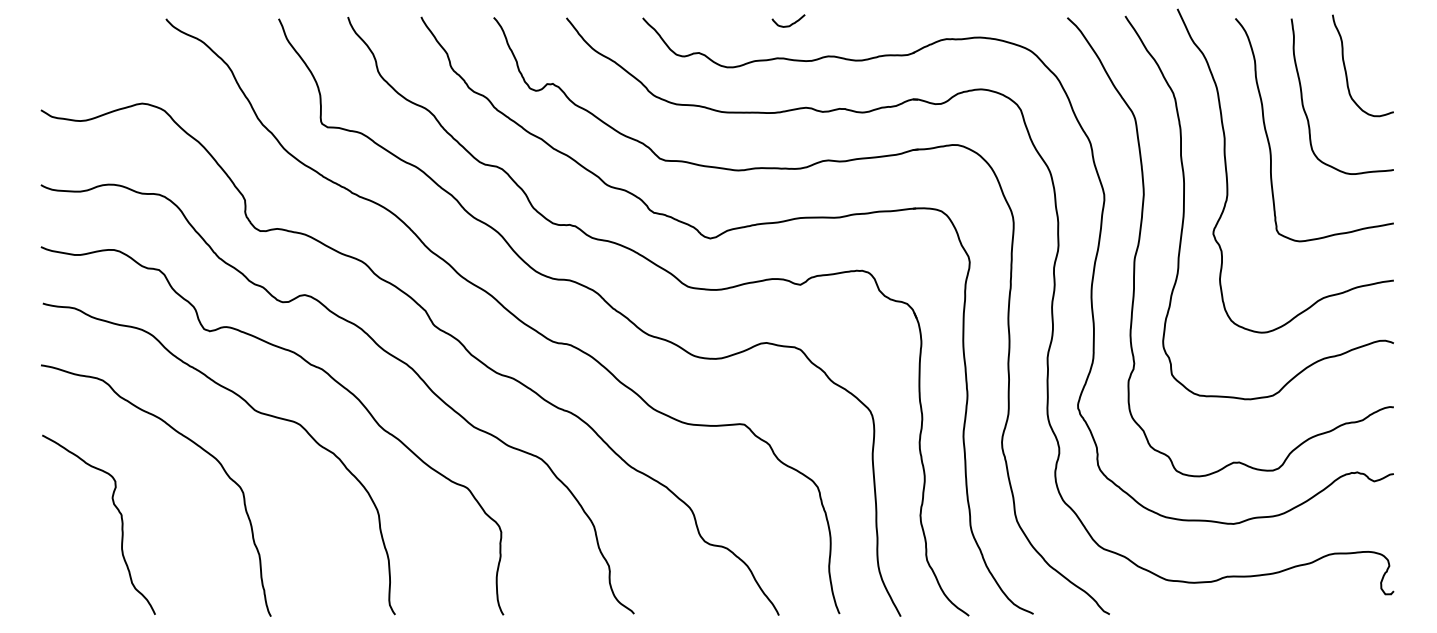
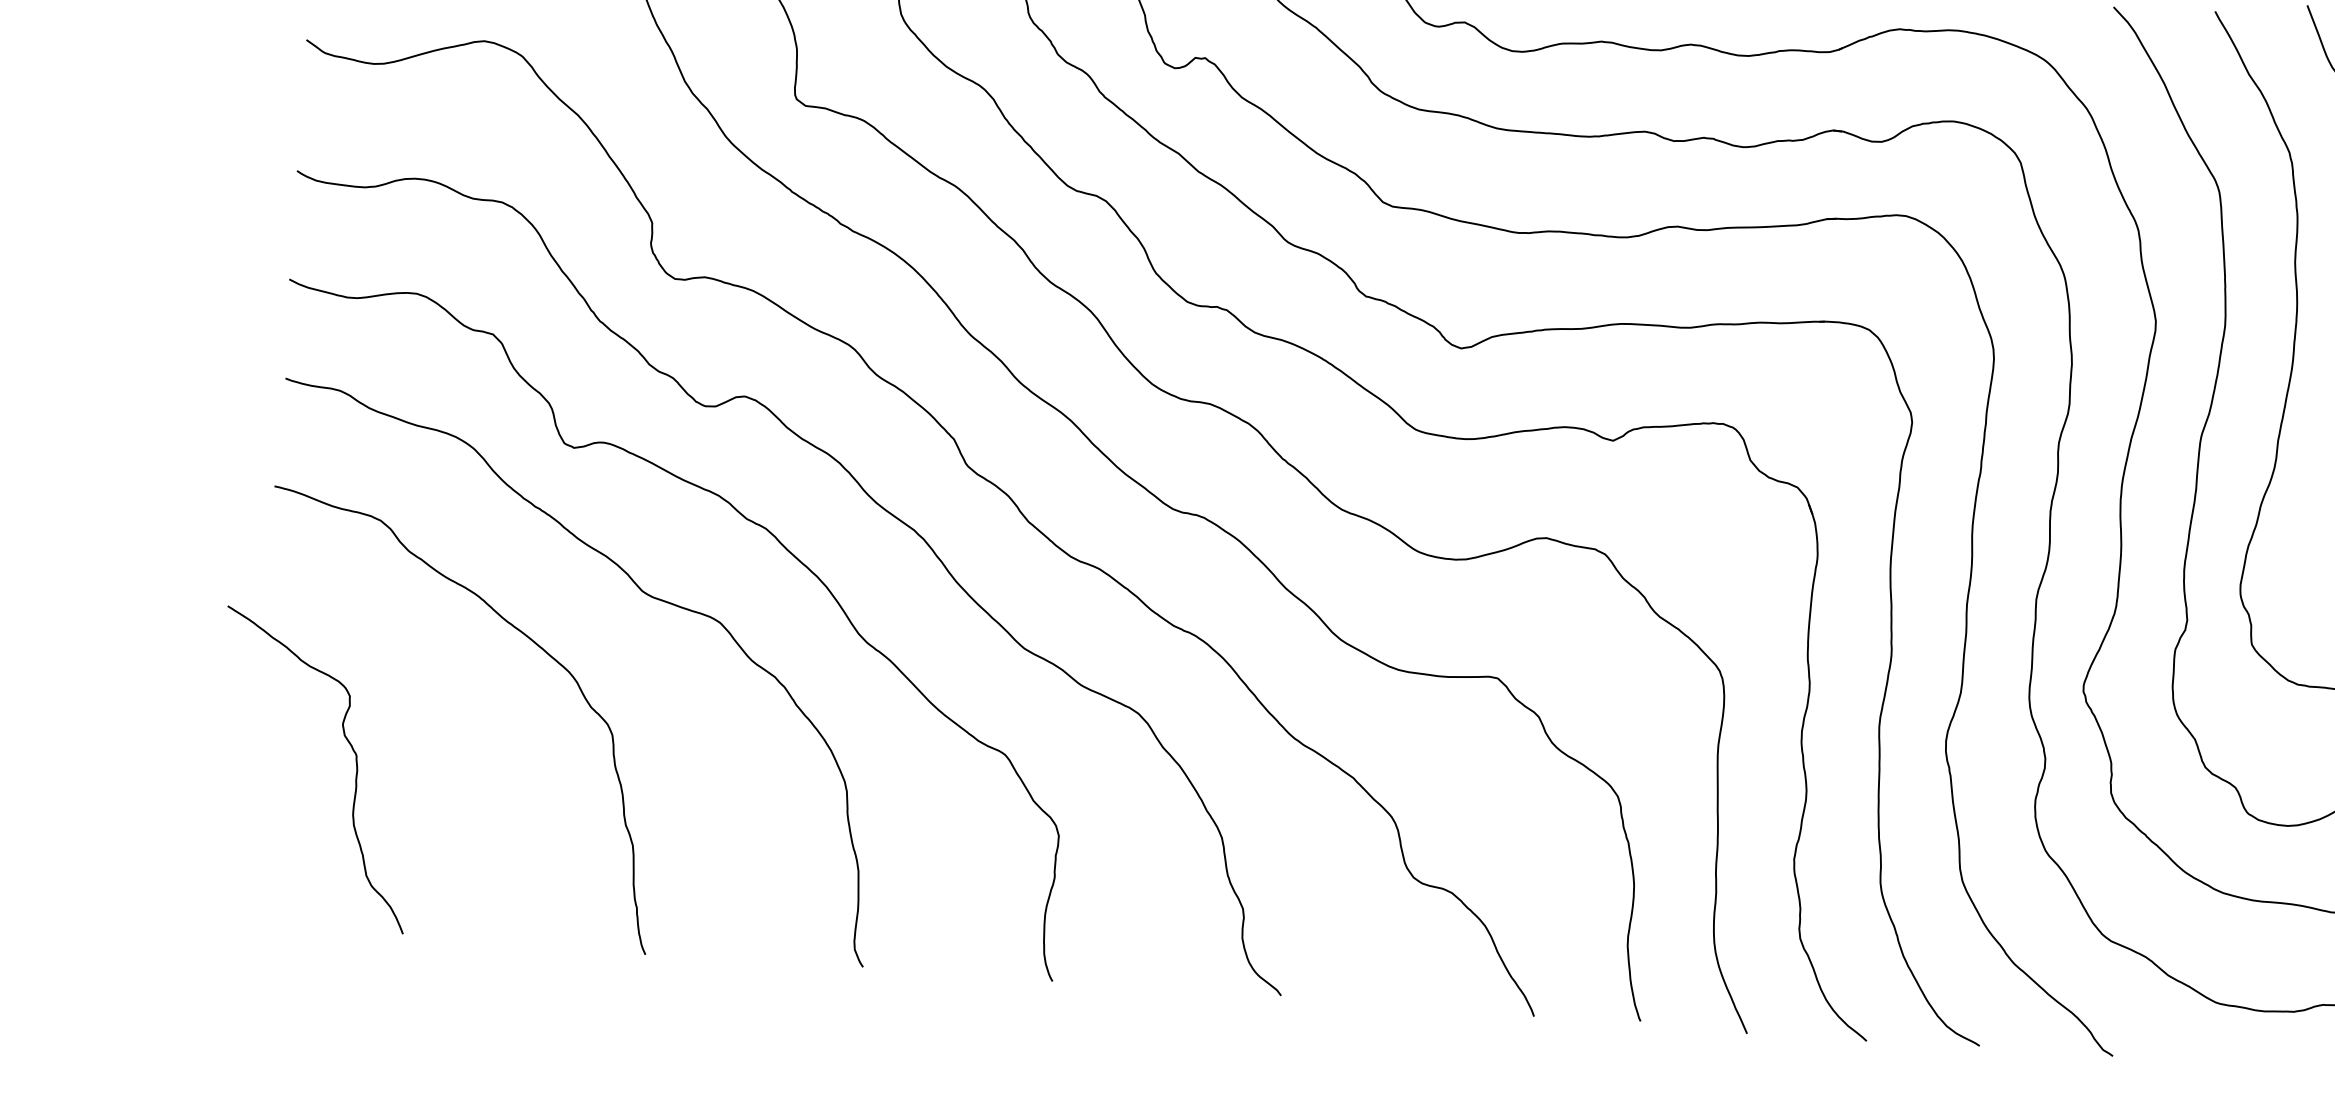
curve: (121, 524) -> (355, 771), moved

